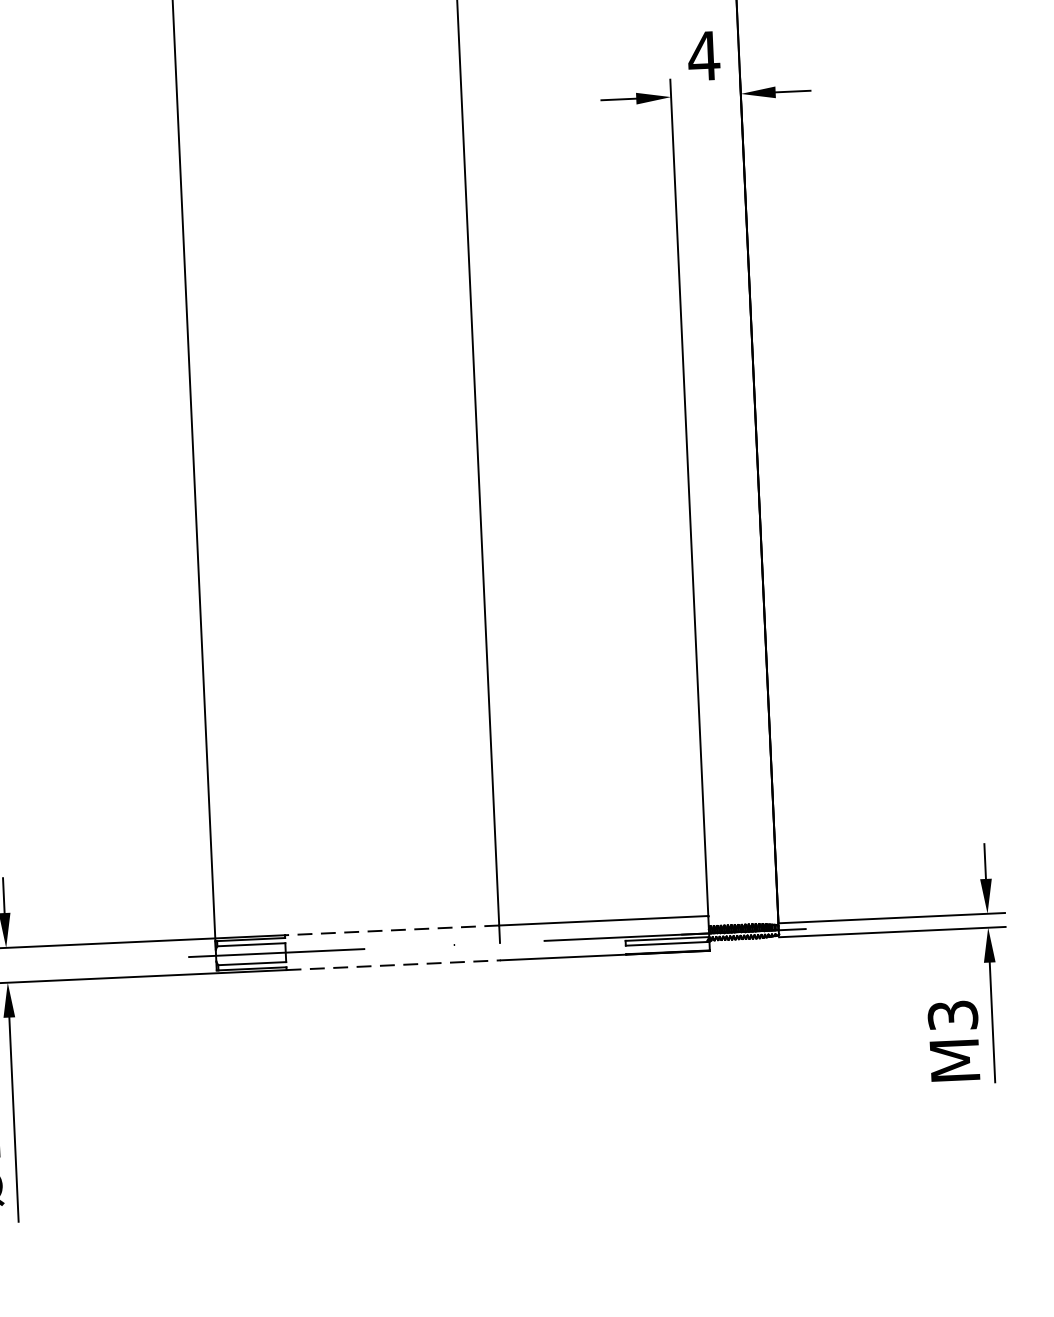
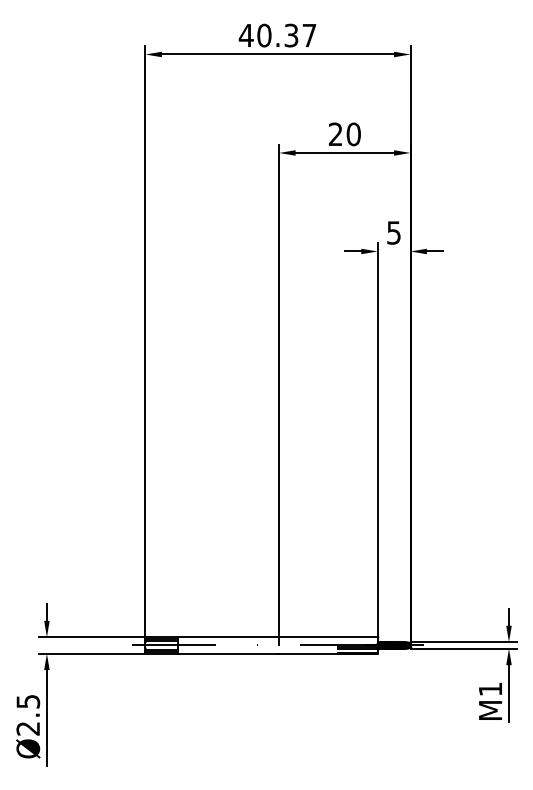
text: (702, 55) -> (393, 232), 4 -> 5
line: (391, 930) -> (228, 637), dashed -> solid
line: (395, 964) -> (229, 653), dashed -> solid
text: (952, 1015) -> (490, 689), M3 -> M1

